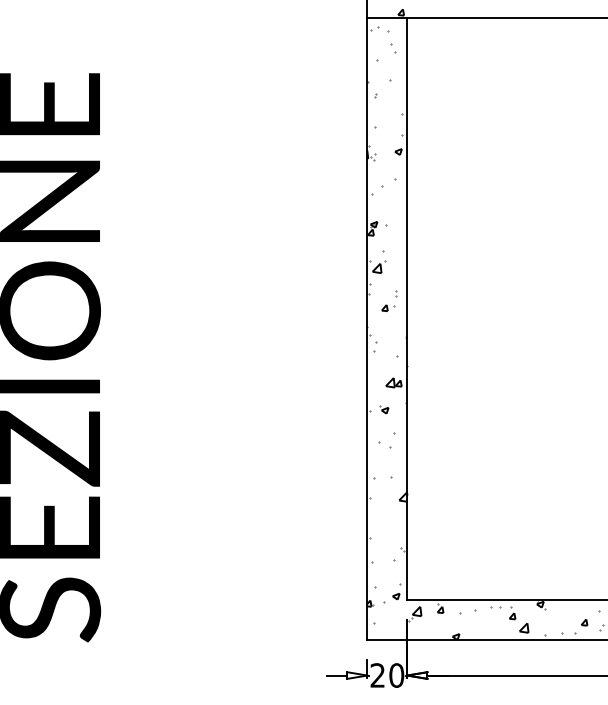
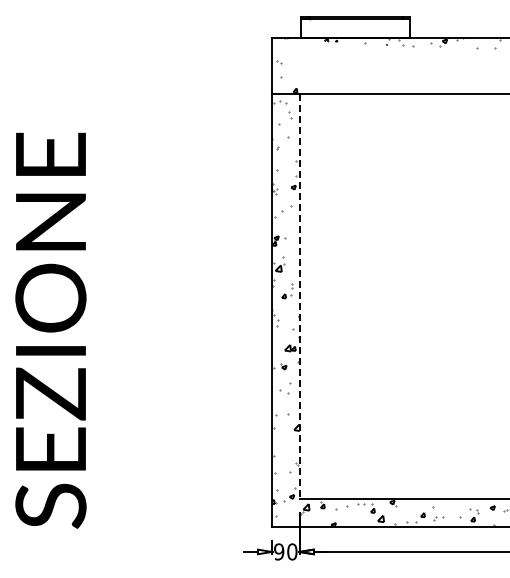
line: (407, 309) -> (299, 297), solid -> dashed
text: (378, 674) -> (279, 551), 20 -> 90

